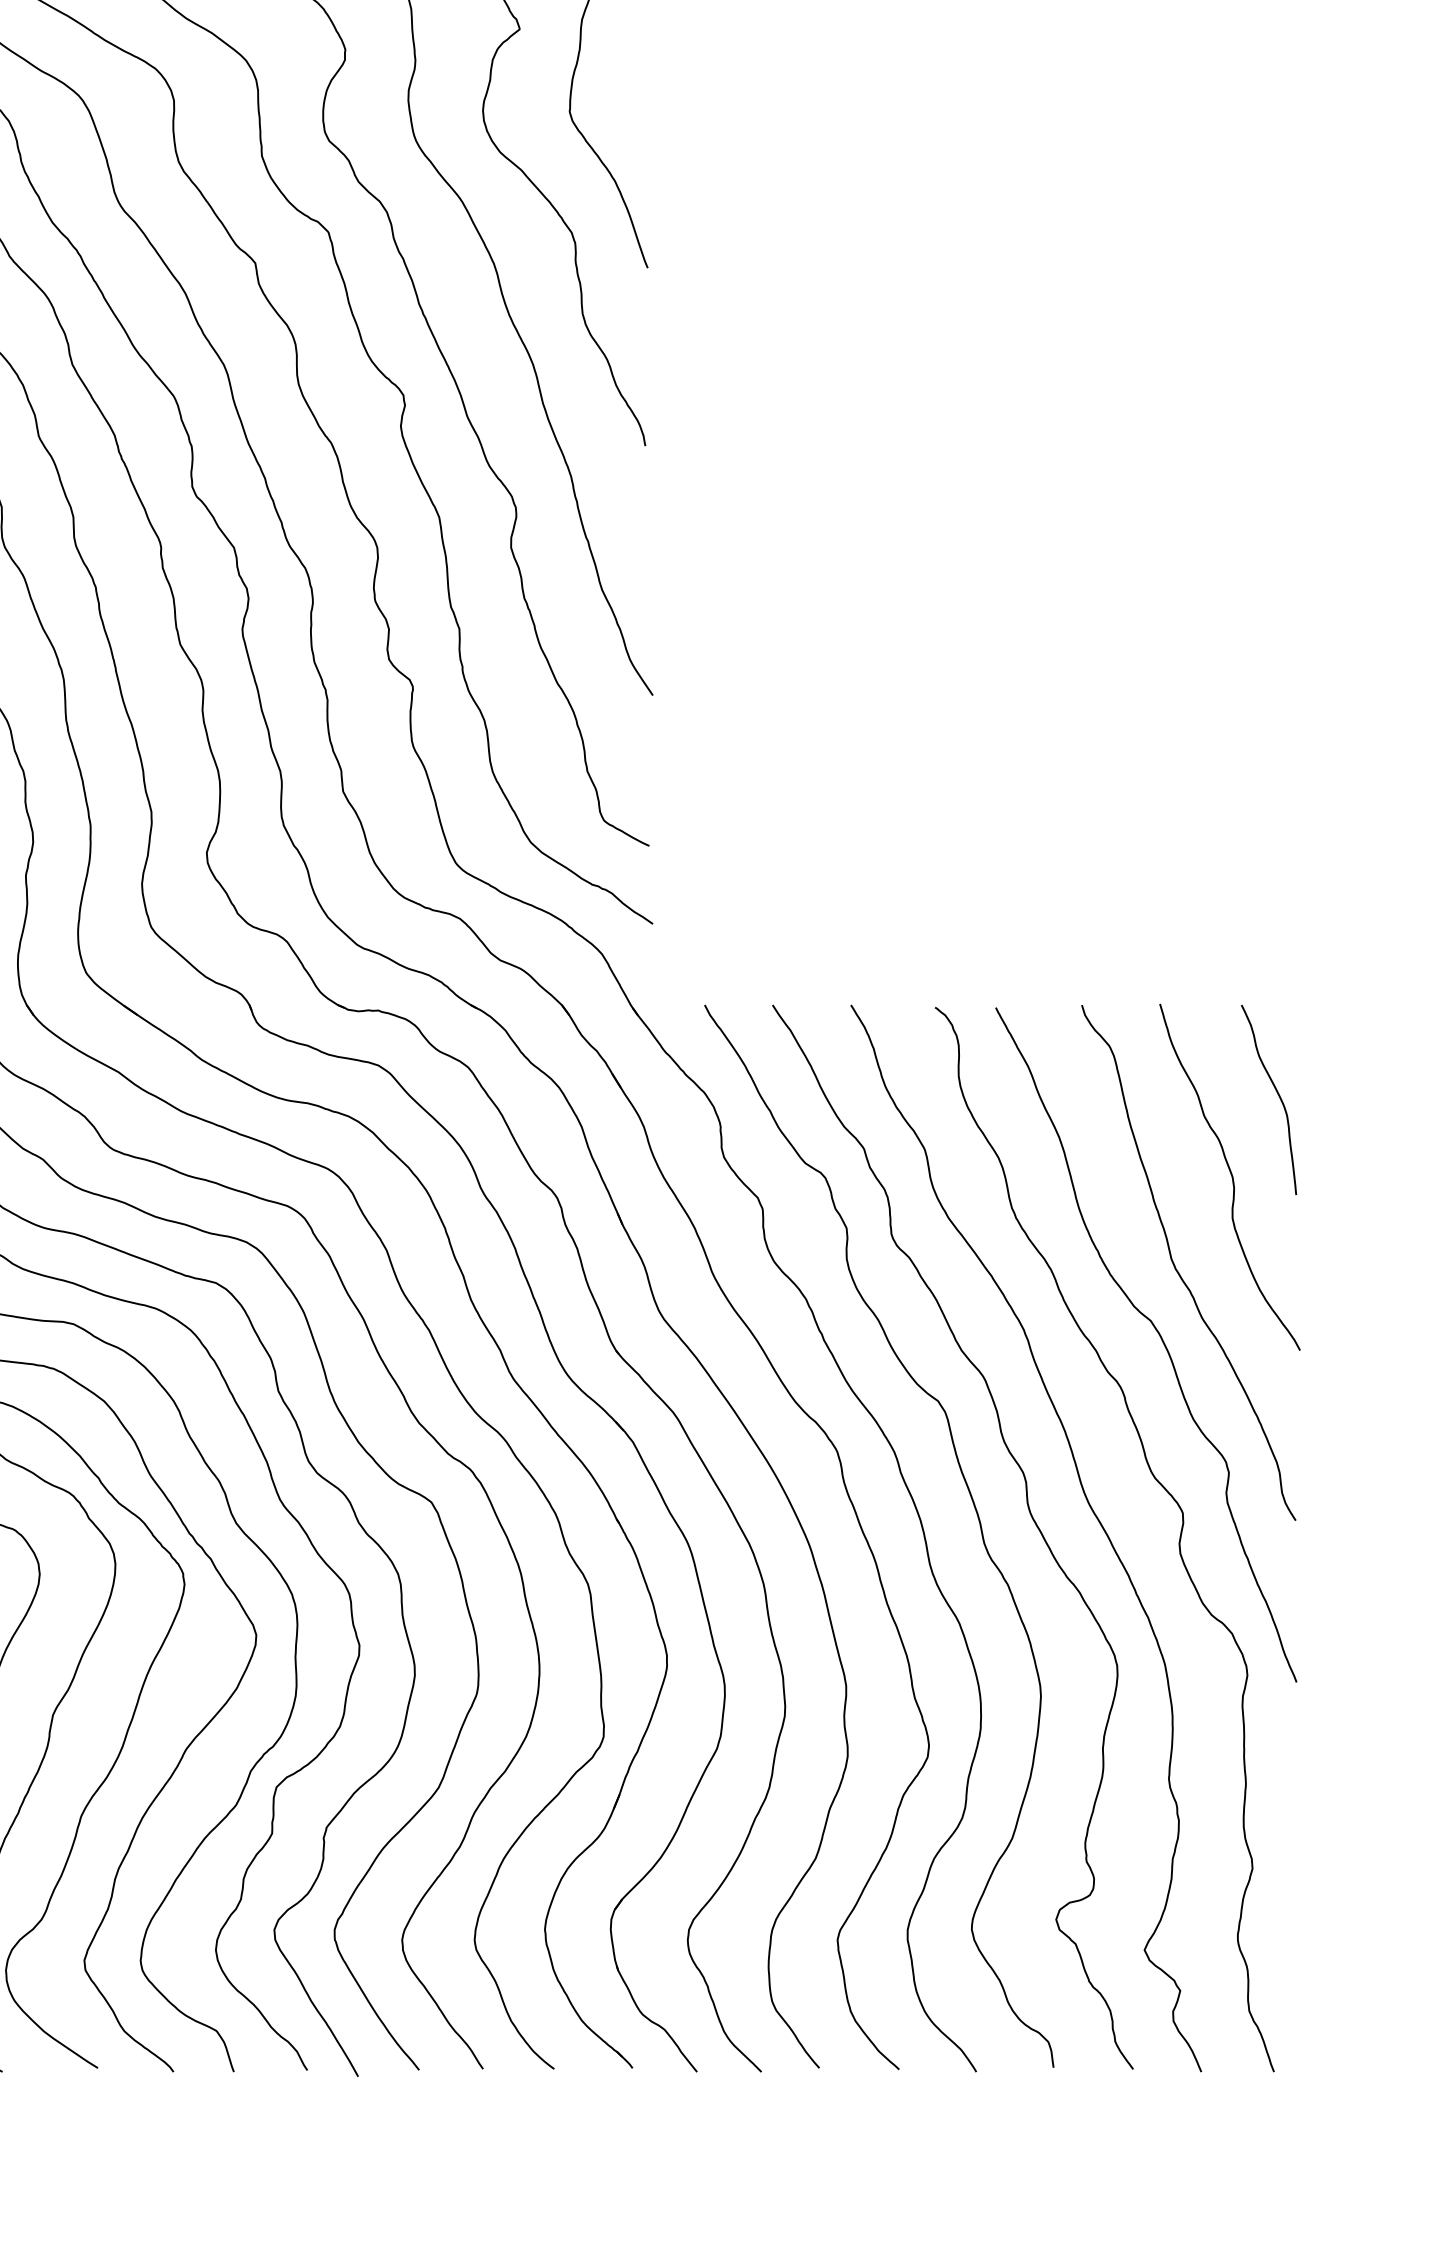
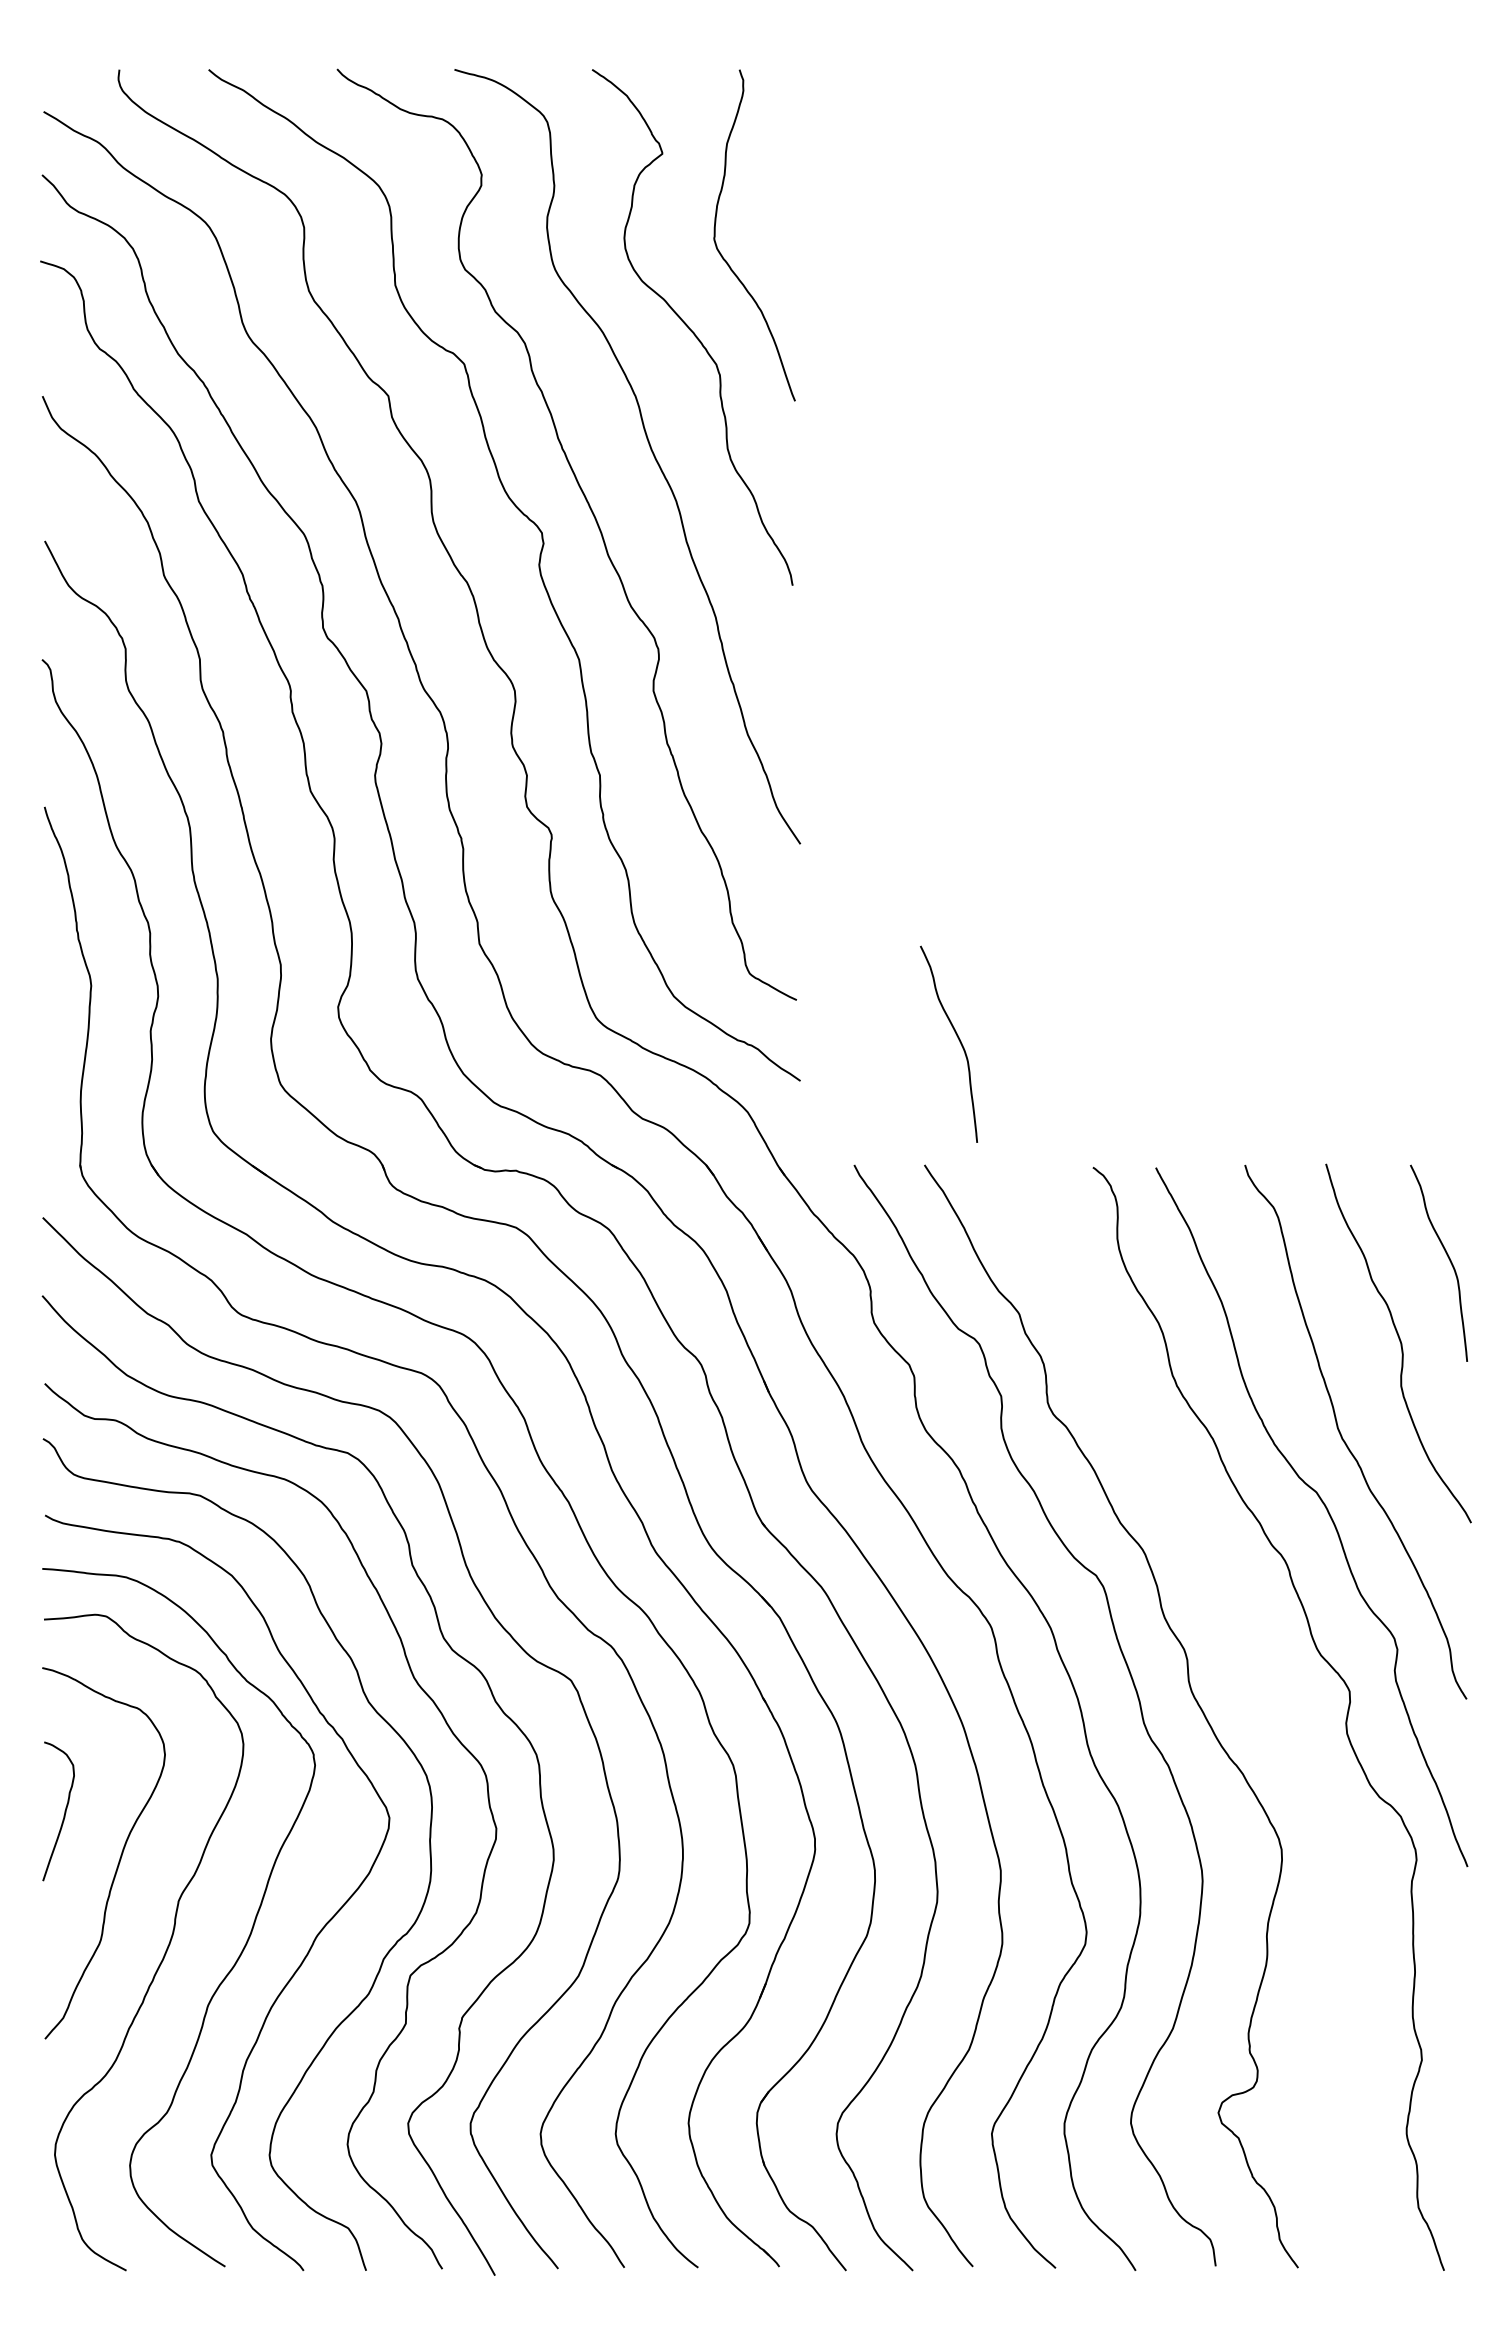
curve: (804, 883) -> (957, 1038), added
curve: (1089, 1506) -> (1252, 1684), removed

